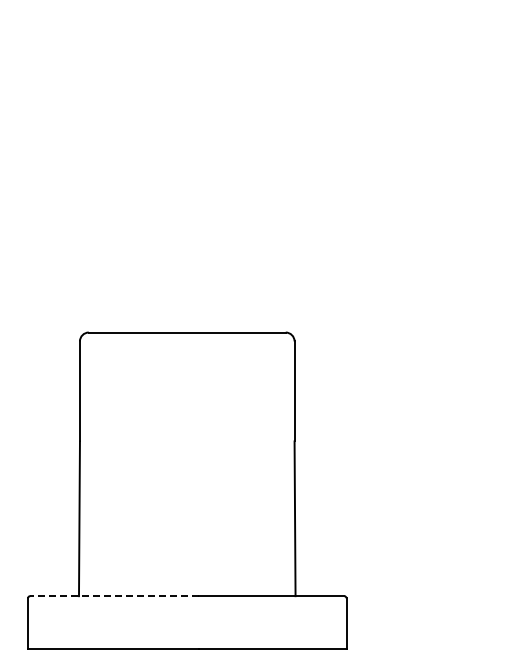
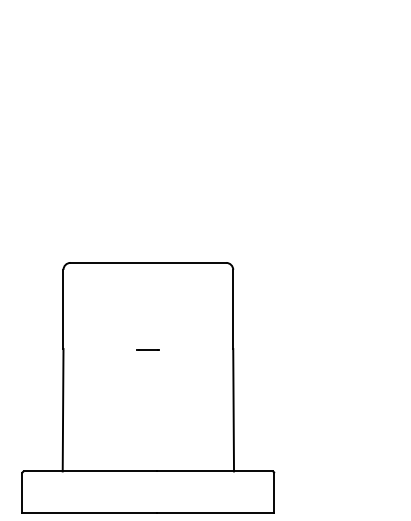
line: (186, 441) -> (147, 349), added
line: (113, 596) -> (90, 471), dashed -> solid

